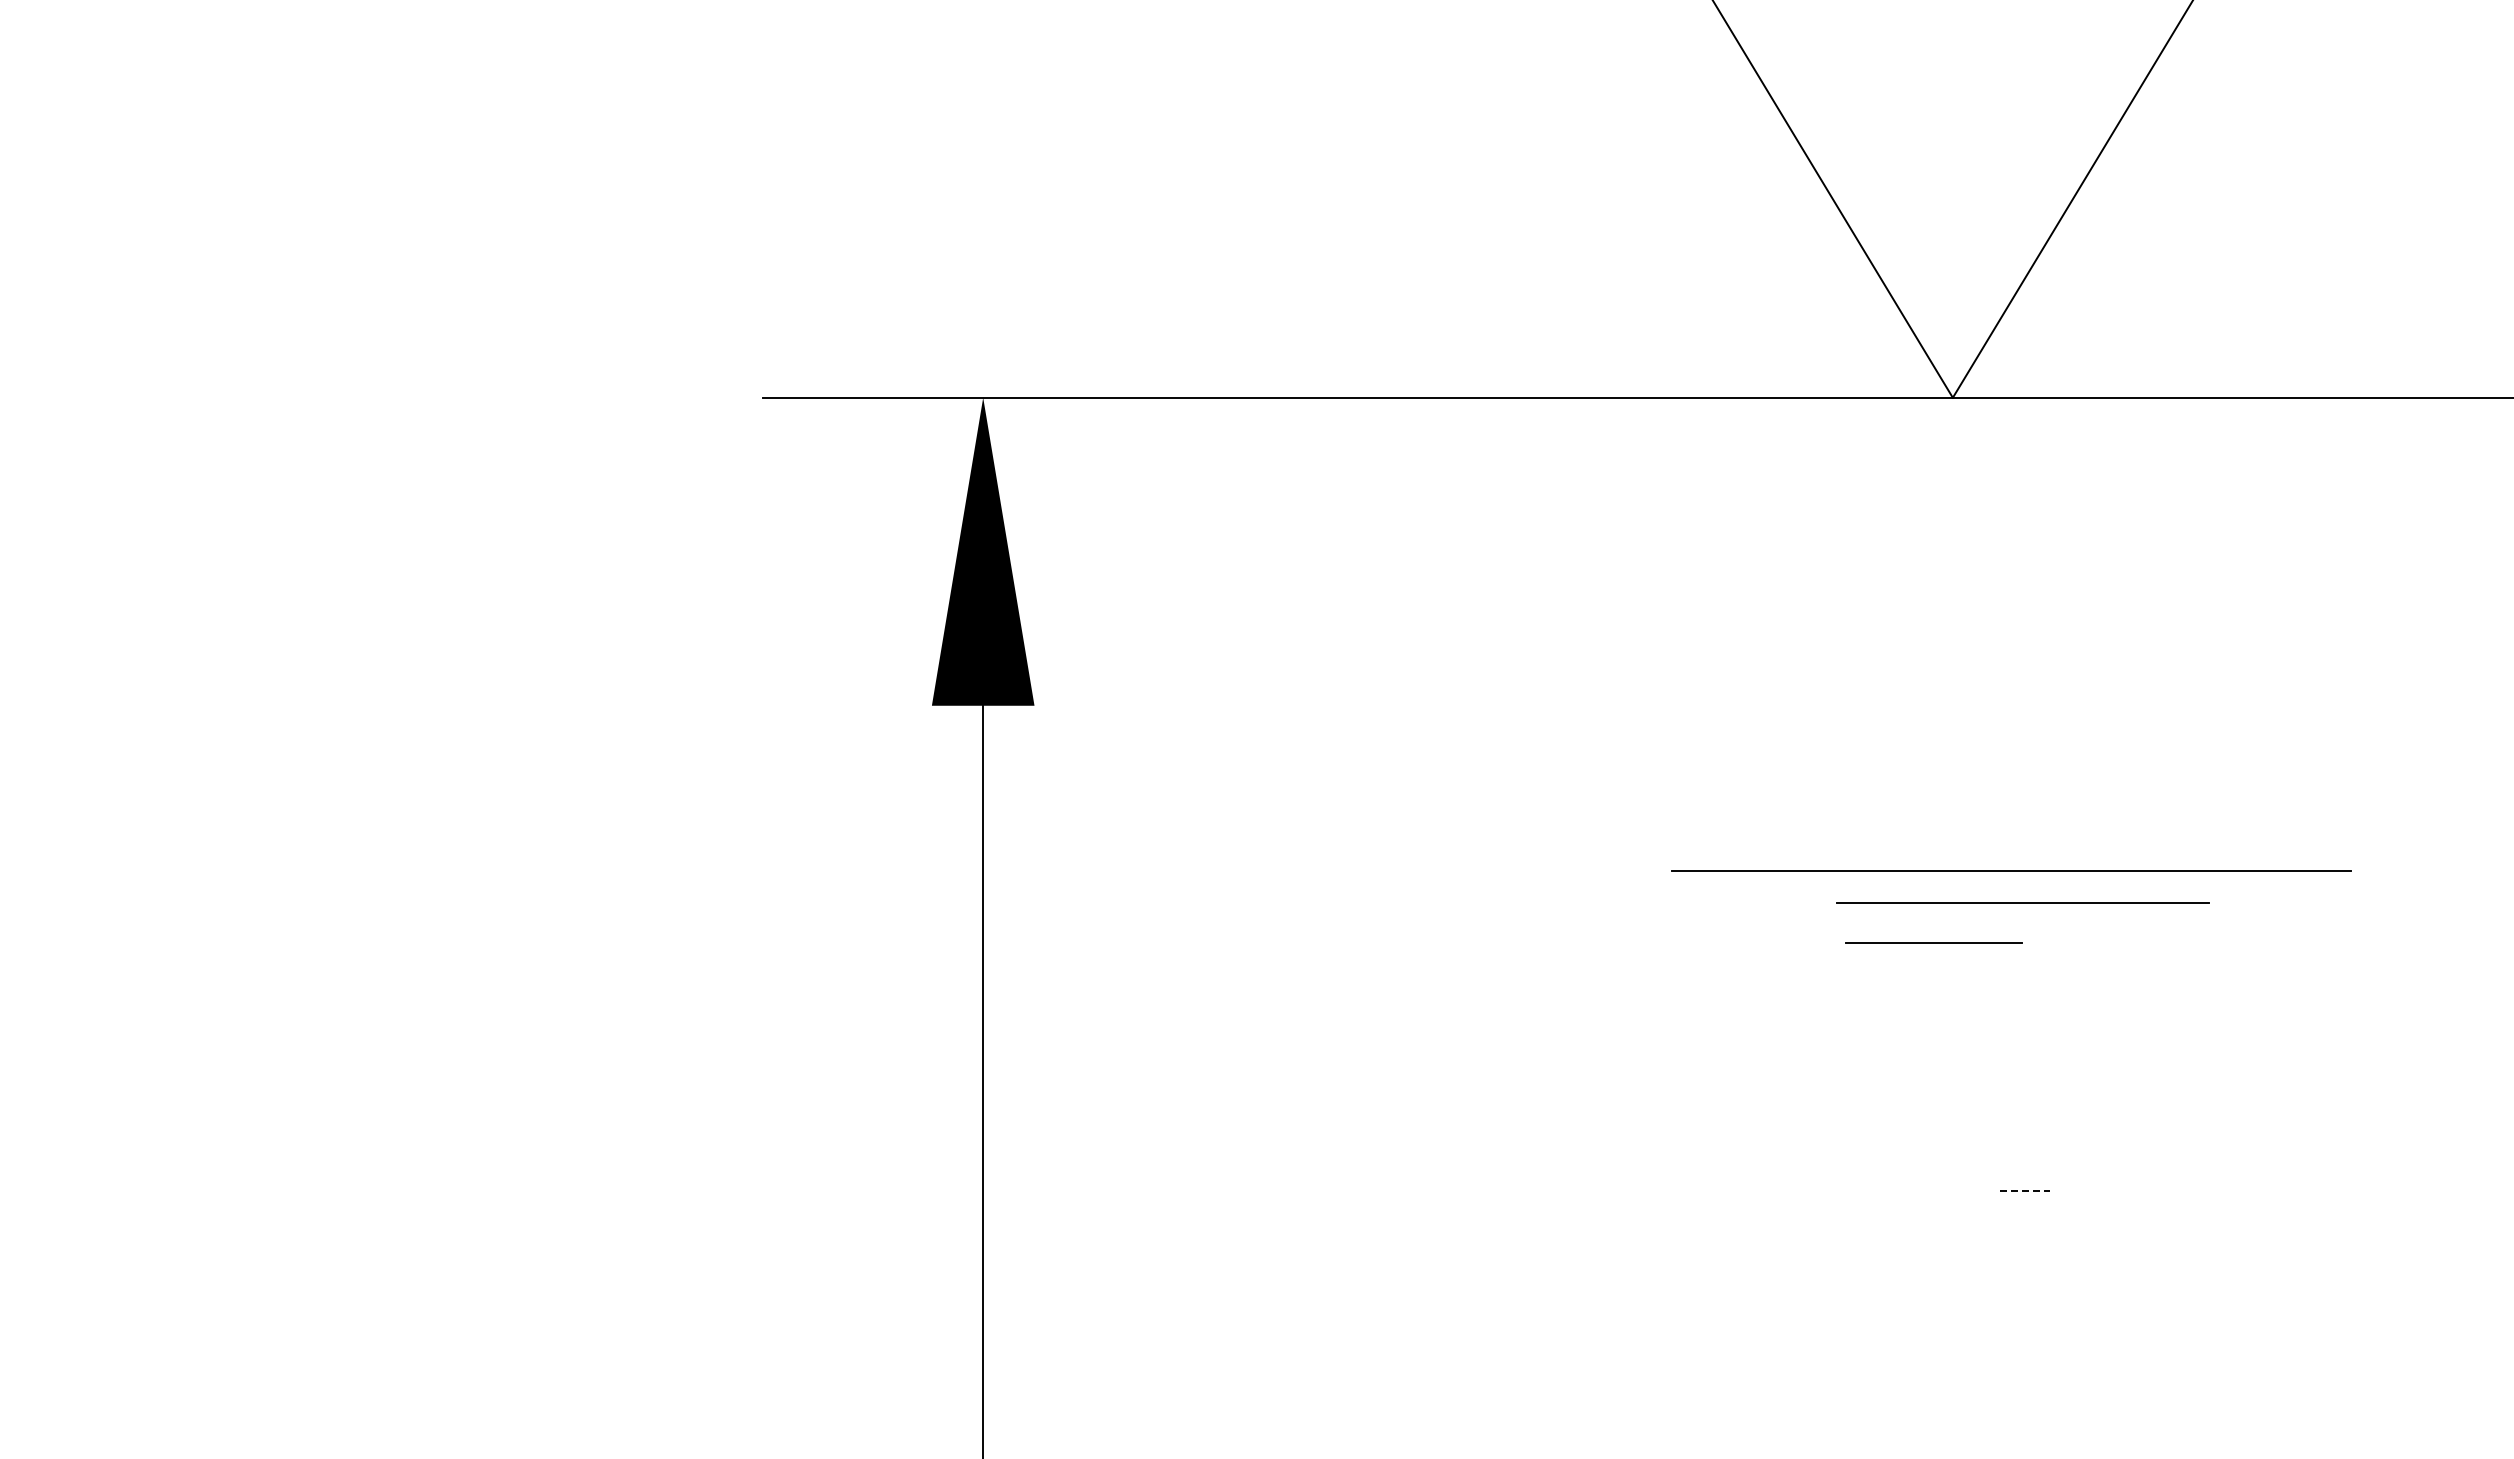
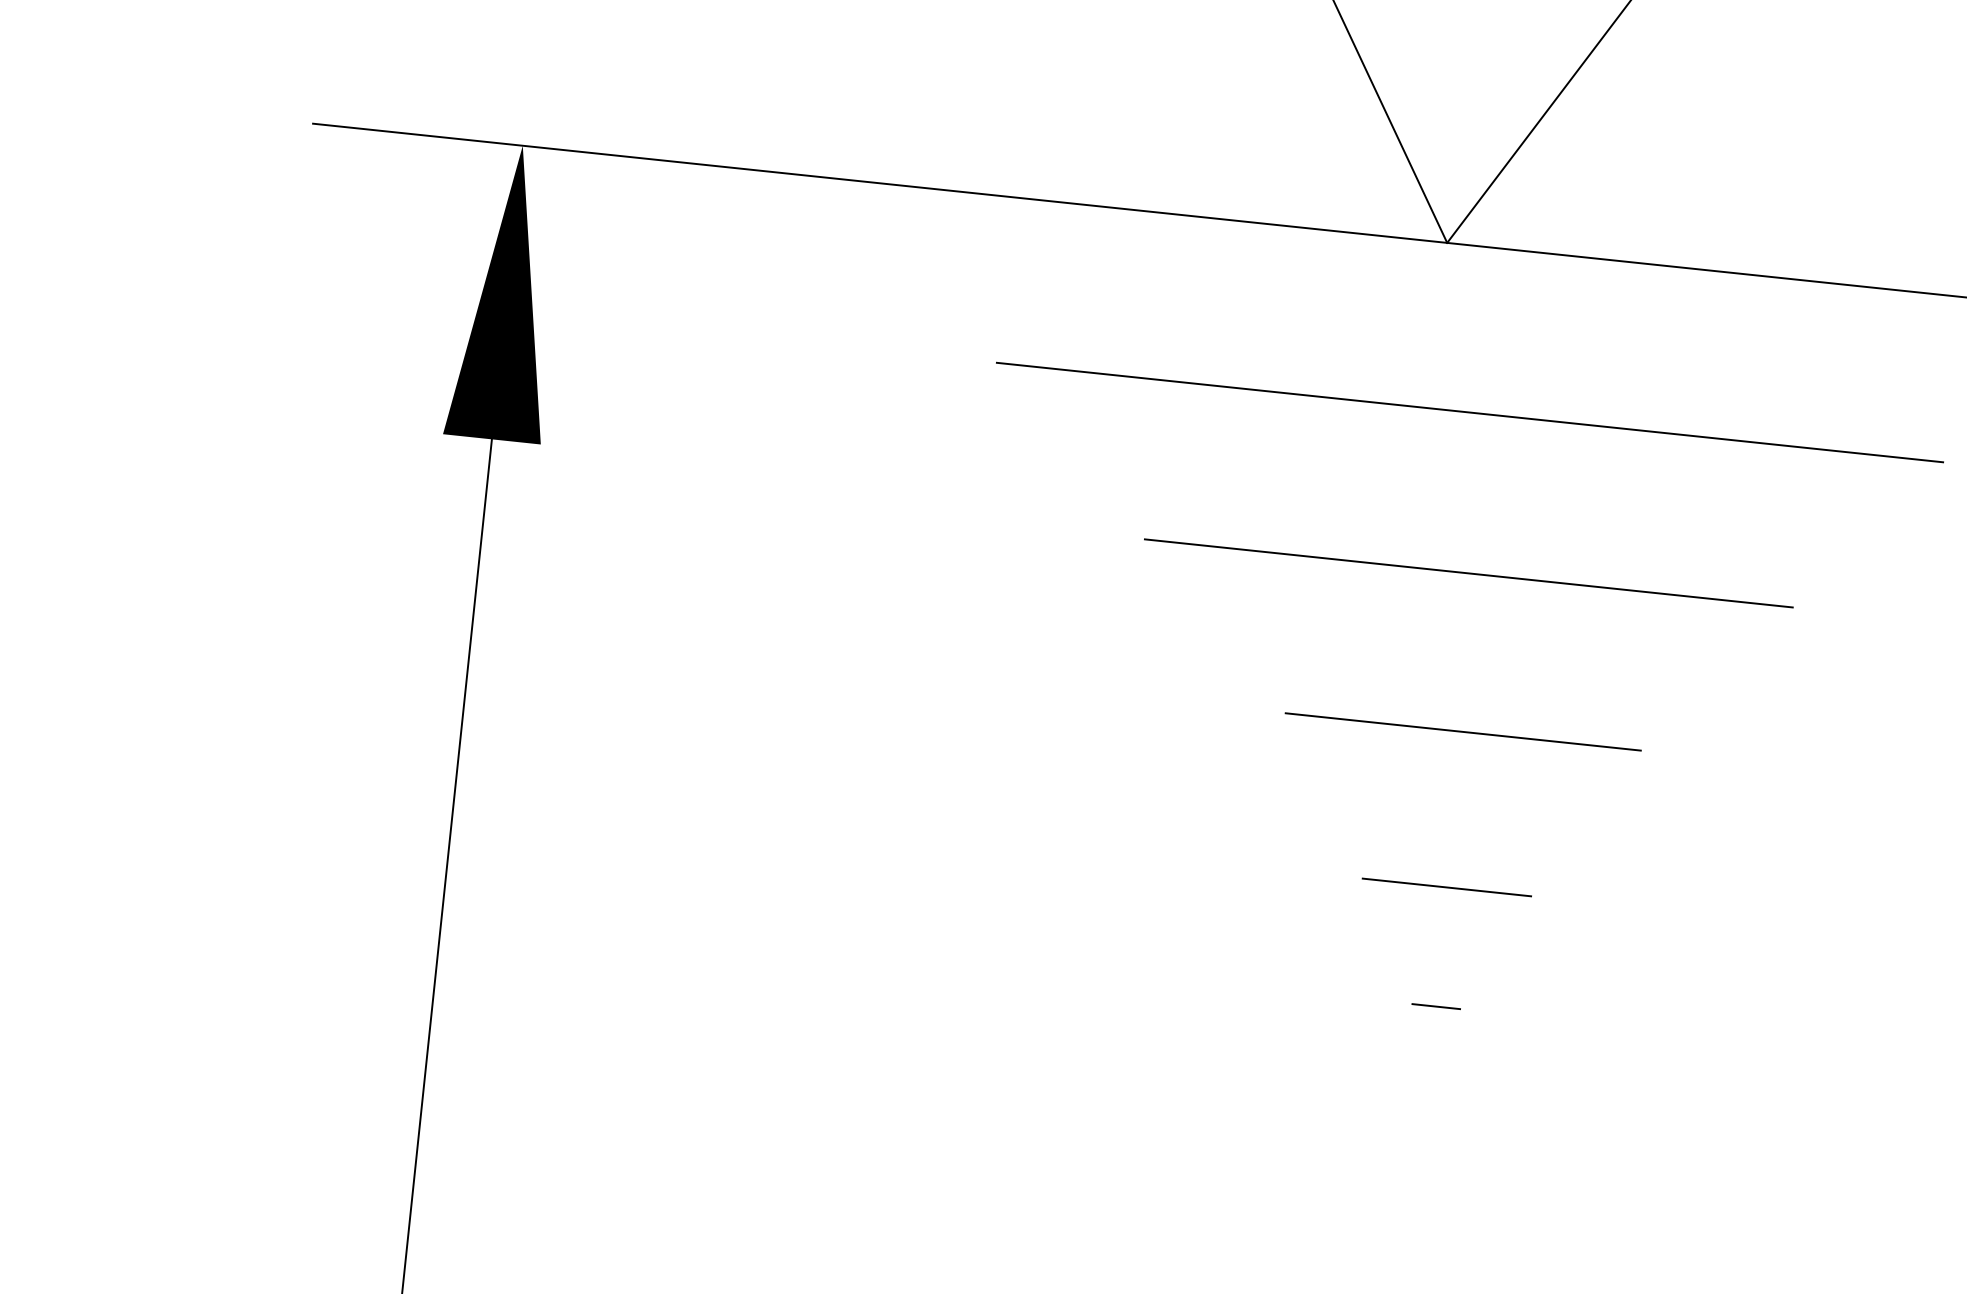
line: (1994, 570) -> (1469, 411), added
line: (2011, 870) -> (1469, 572), moved
line: (1933, 942) -> (1446, 887), moved
line: (2024, 1191) -> (1435, 1006), dashed -> solid

